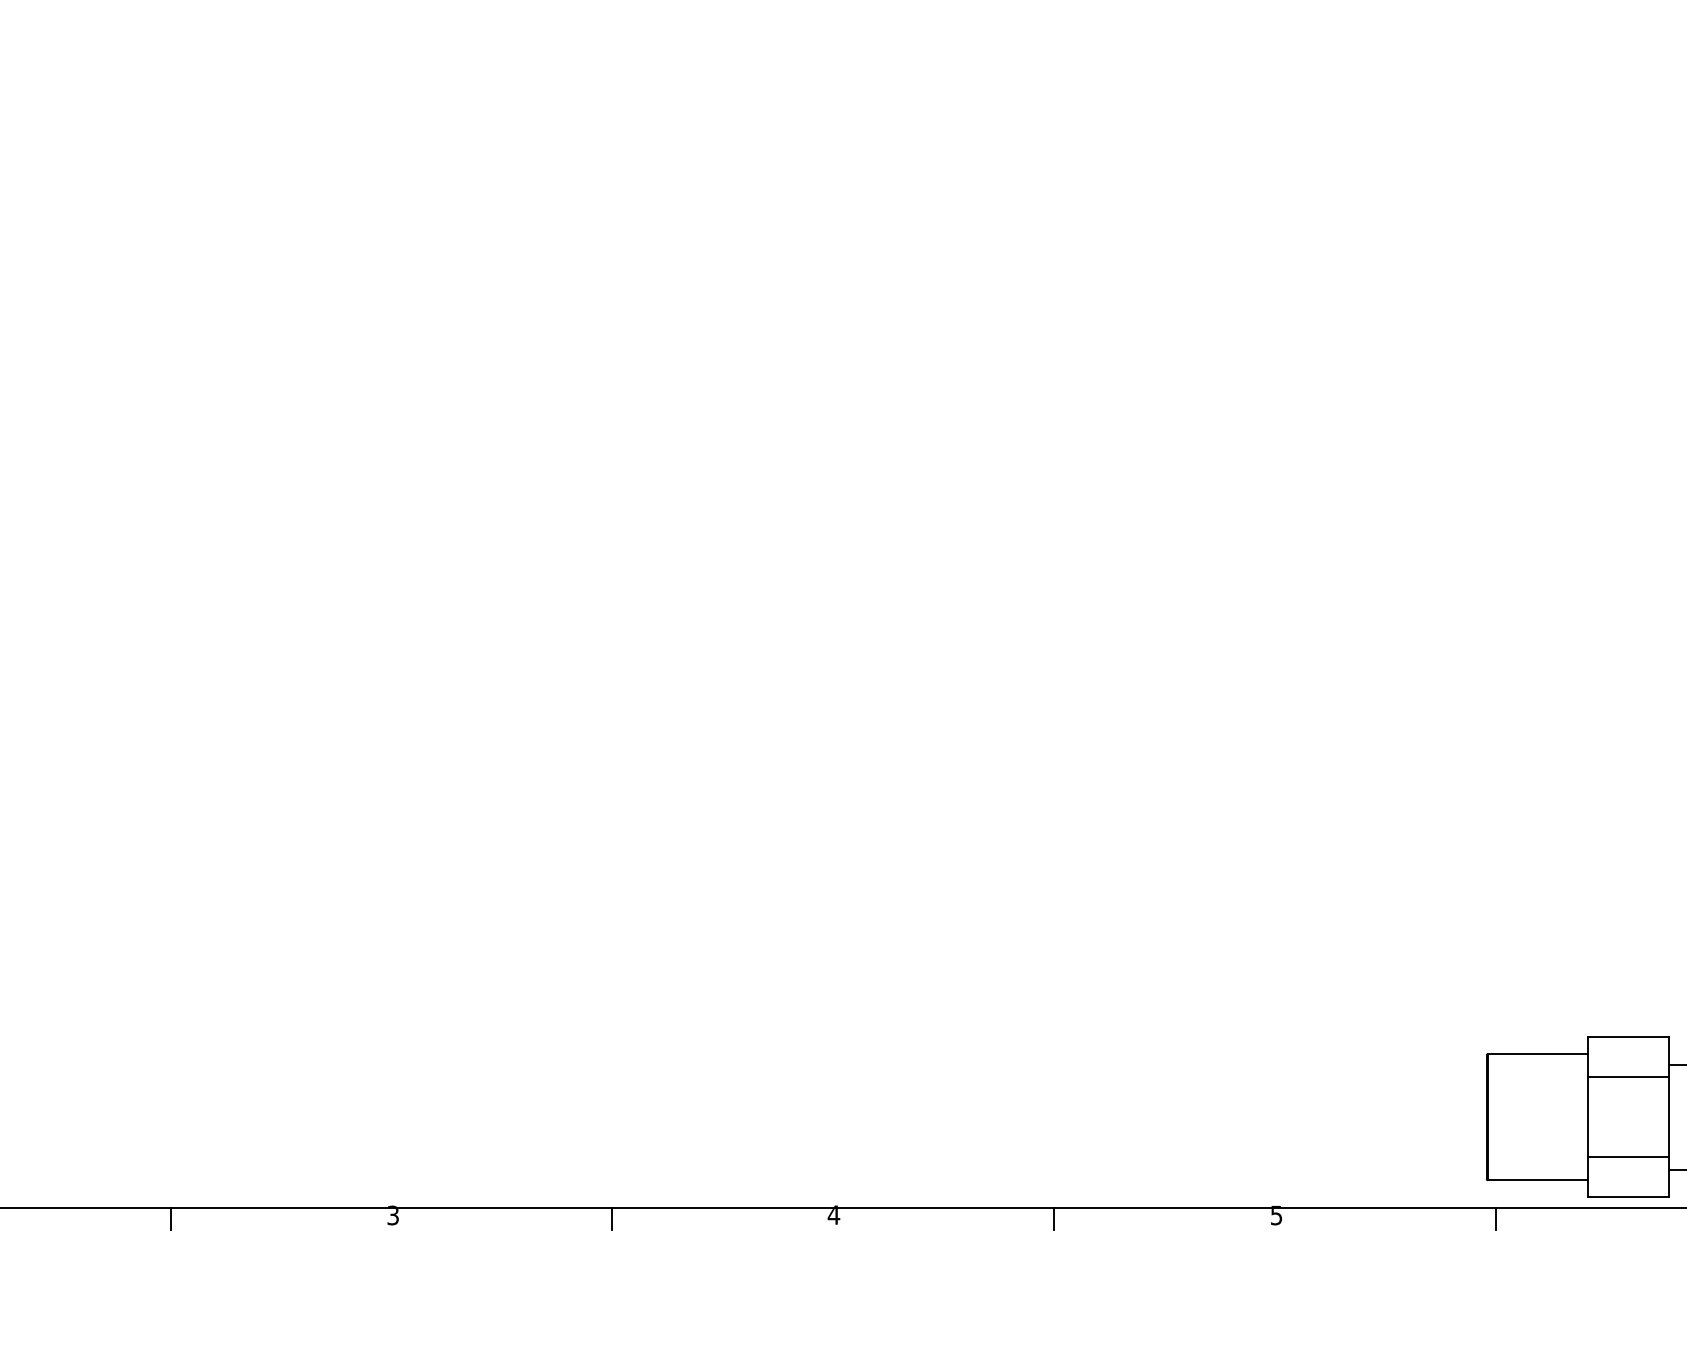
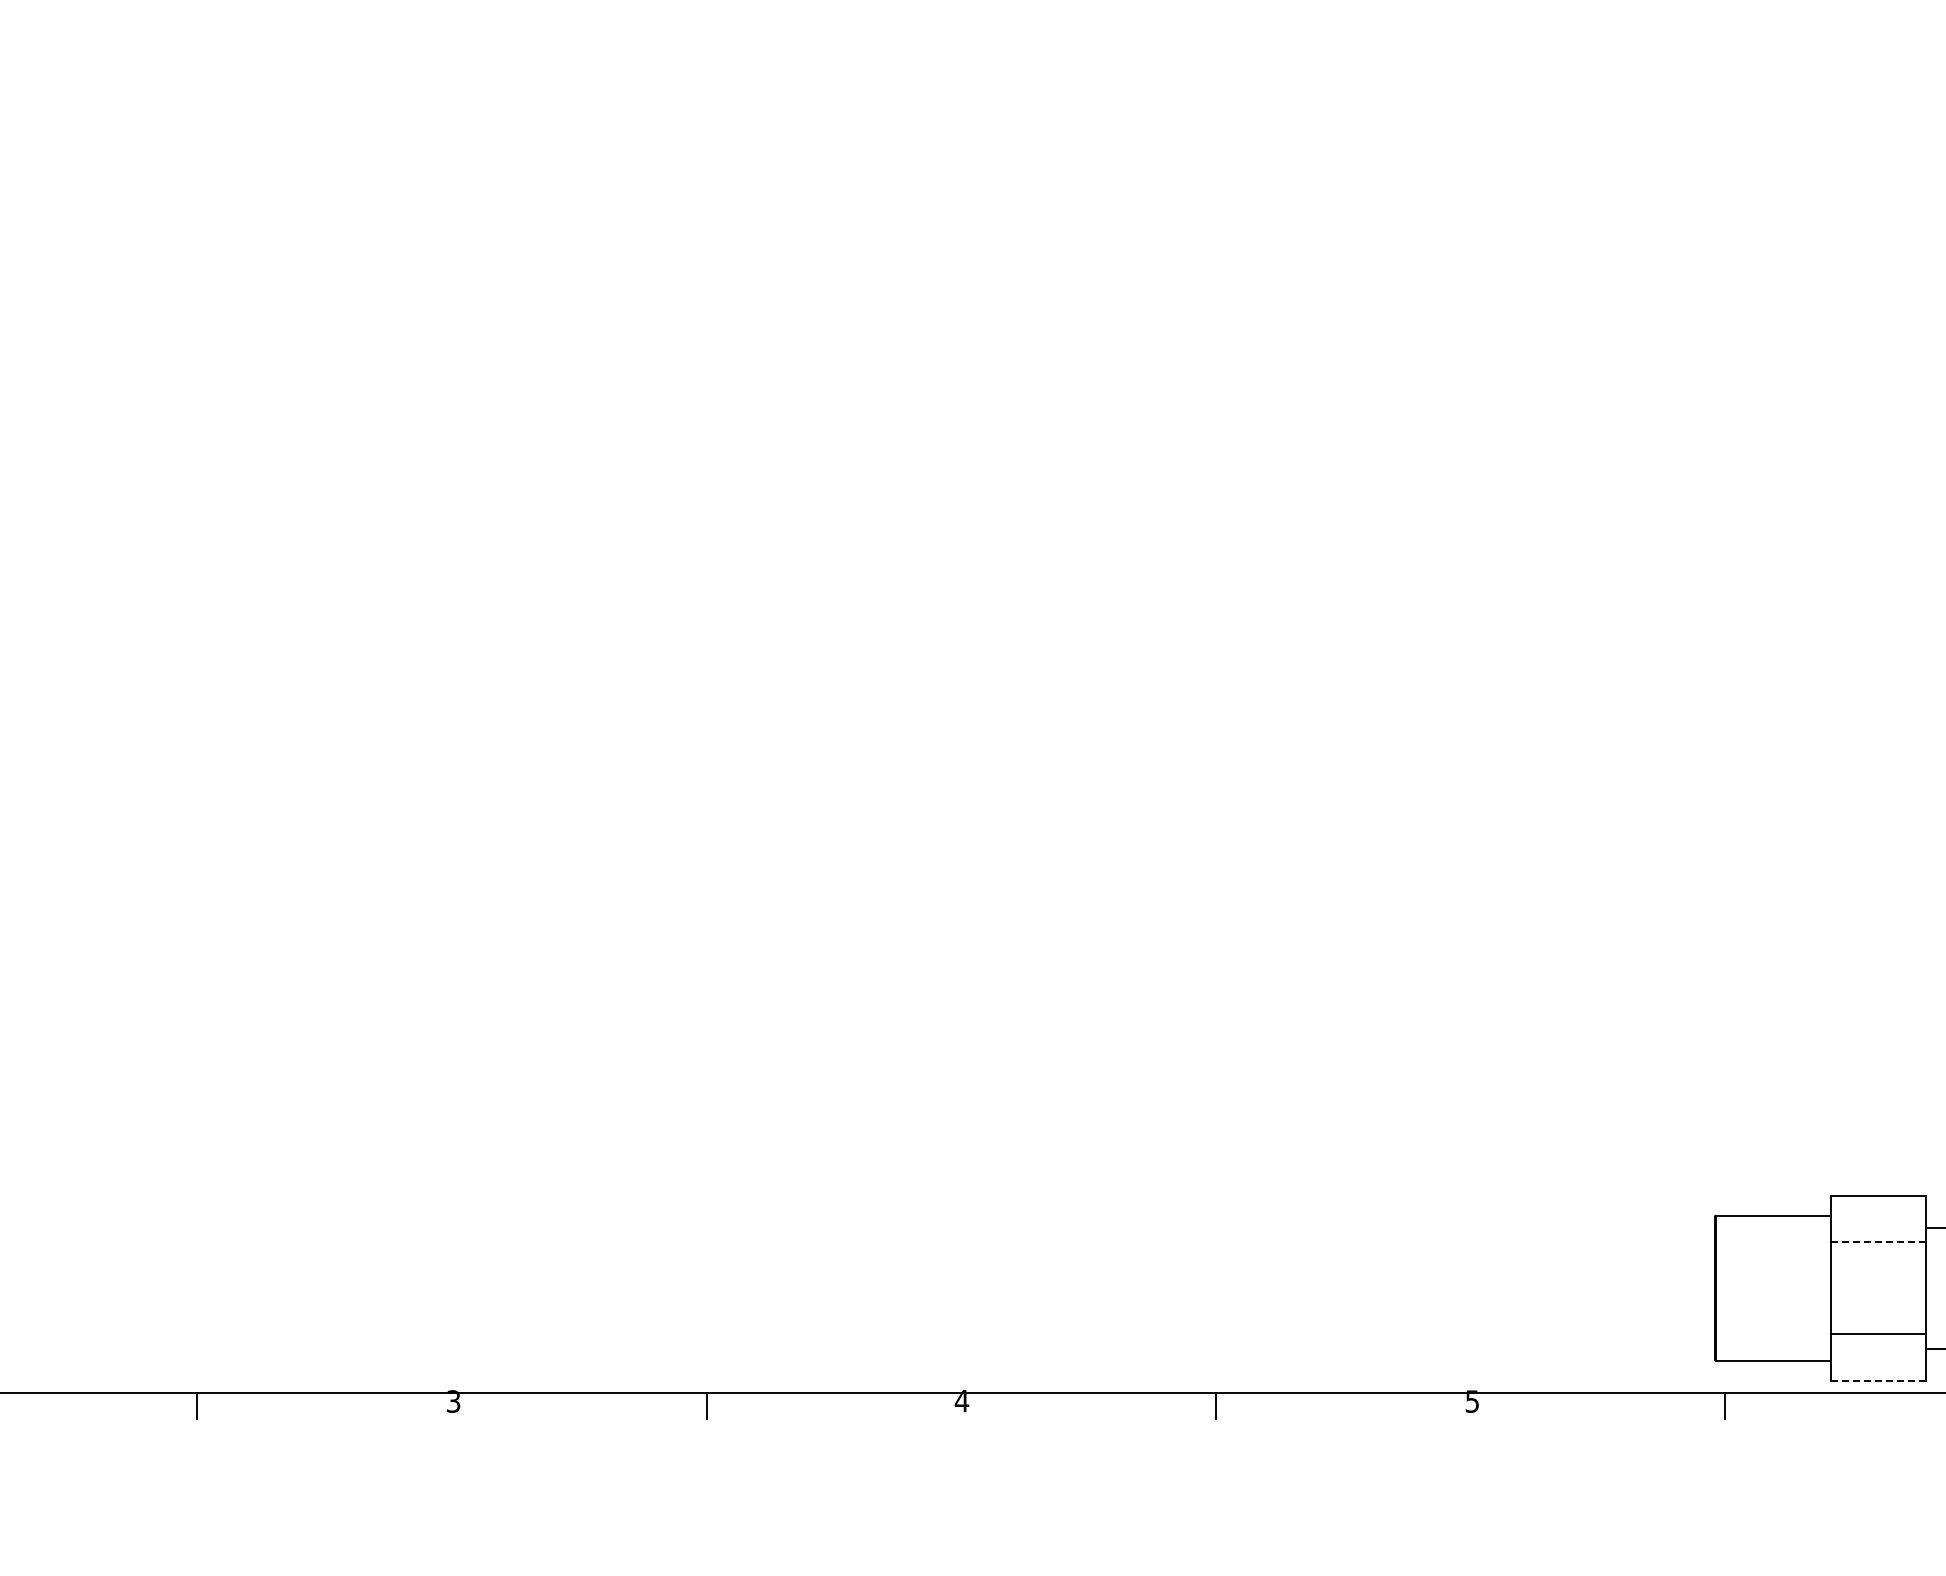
line: (1628, 1076) -> (1878, 1241), solid -> dashed
line: (1628, 1197) -> (1878, 1380), solid -> dashed

